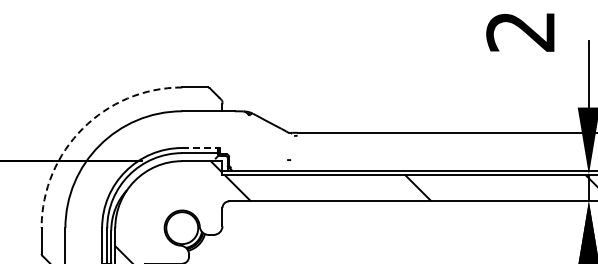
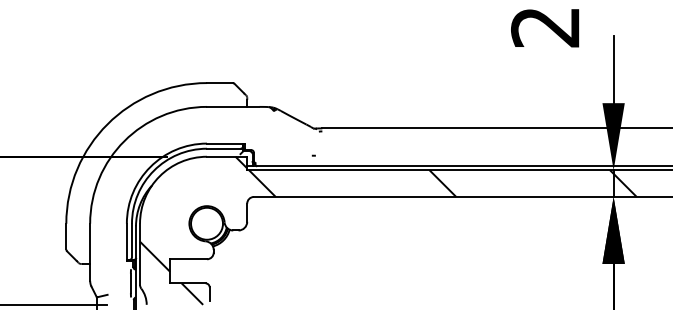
arc: (82, 128) -> (107, 124), dashed -> solid
line: (200, 147) -> (225, 143), dashed -> solid

